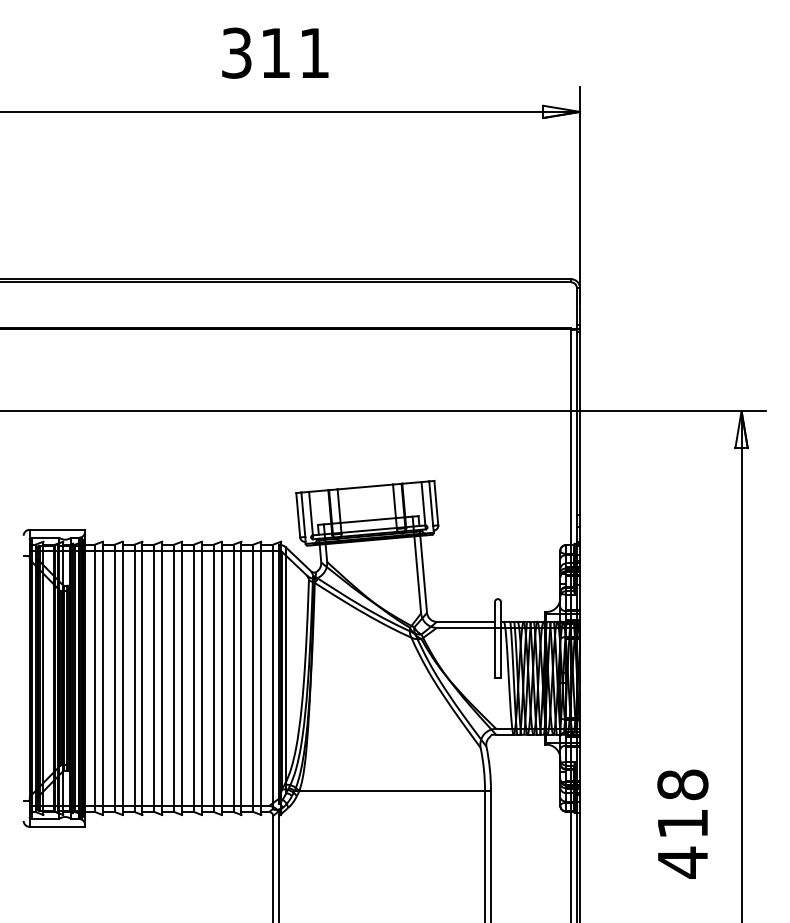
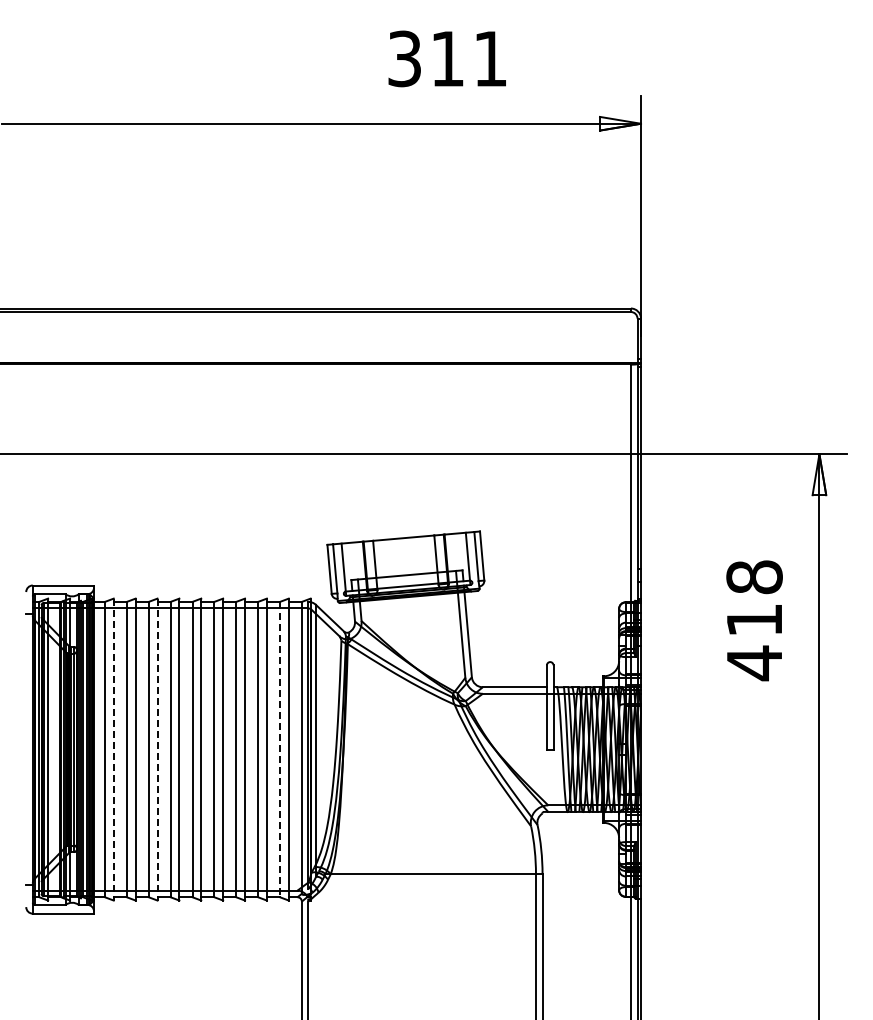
text: (274, 52) -> (446, 58), moved
line: (102, 678) -> (113, 749), solid -> dashed
line: (142, 678) -> (157, 749), solid -> dashed
line: (253, 678) -> (280, 749), solid -> dashed
text: (682, 823) -> (754, 620), moved

